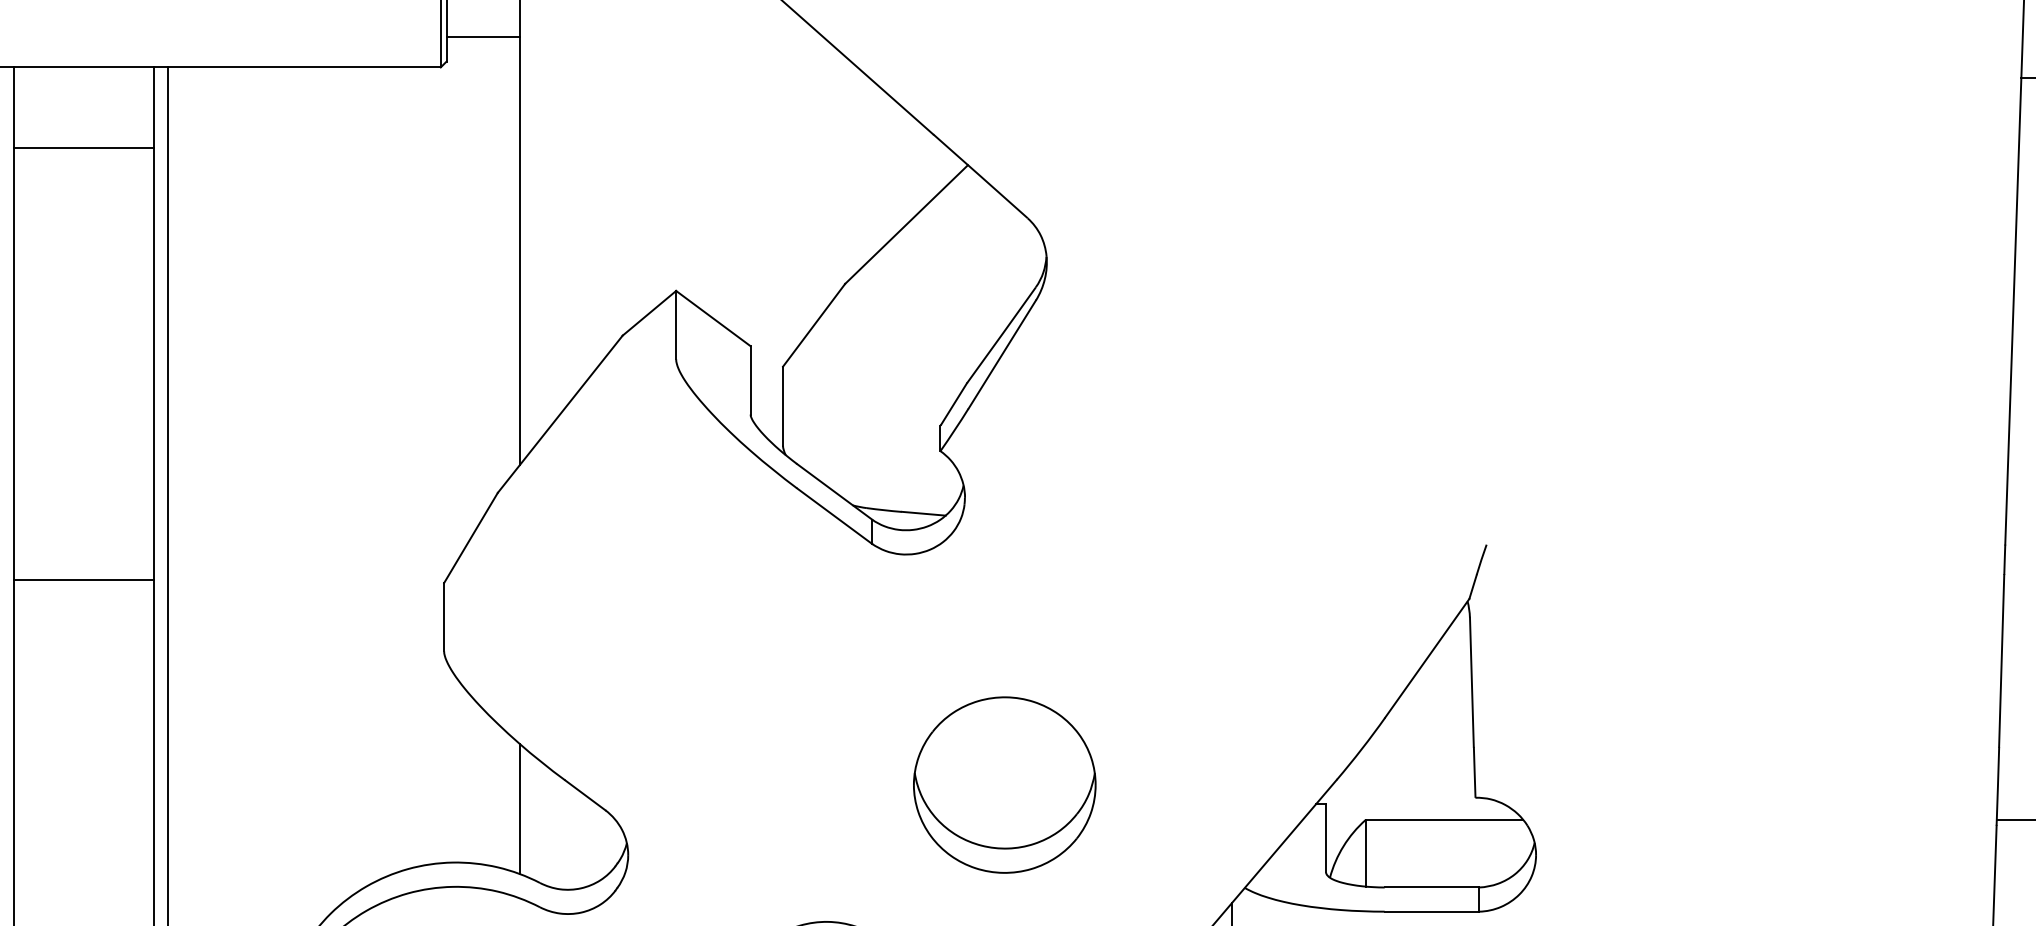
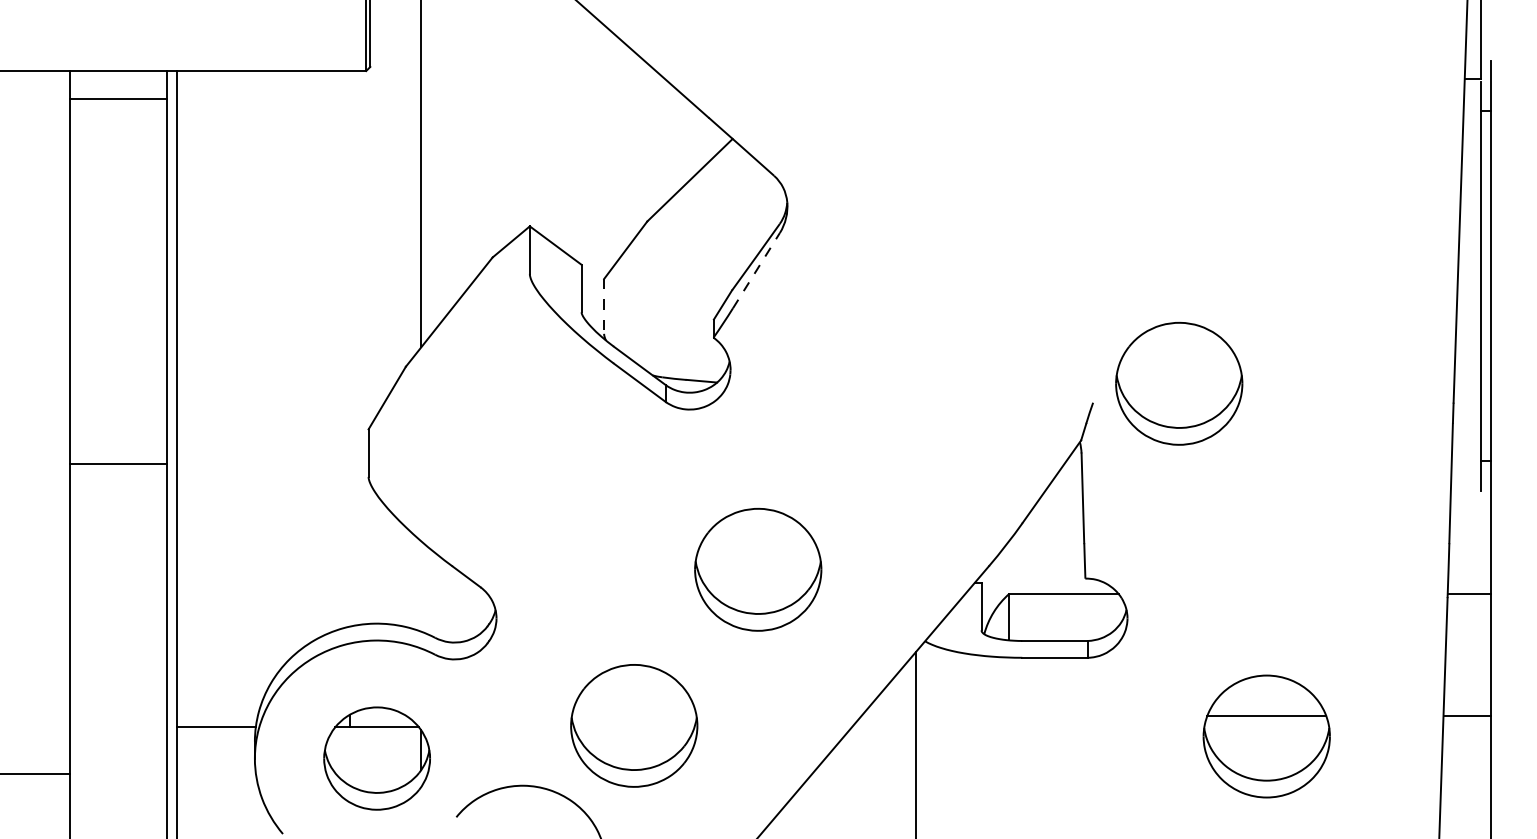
line: (482, 36) -> (395, 49), removed
line: (82, 147) -> (117, 98), moved
line: (1002, 354) -> (756, 270), solid -> dashed
line: (783, 406) -> (604, 306), solid -> dashed
part: (1610, 517) -> (1179, 383), added
line: (82, 580) -> (117, 464), moved
line: (520, 809) -> (421, 586), removed

